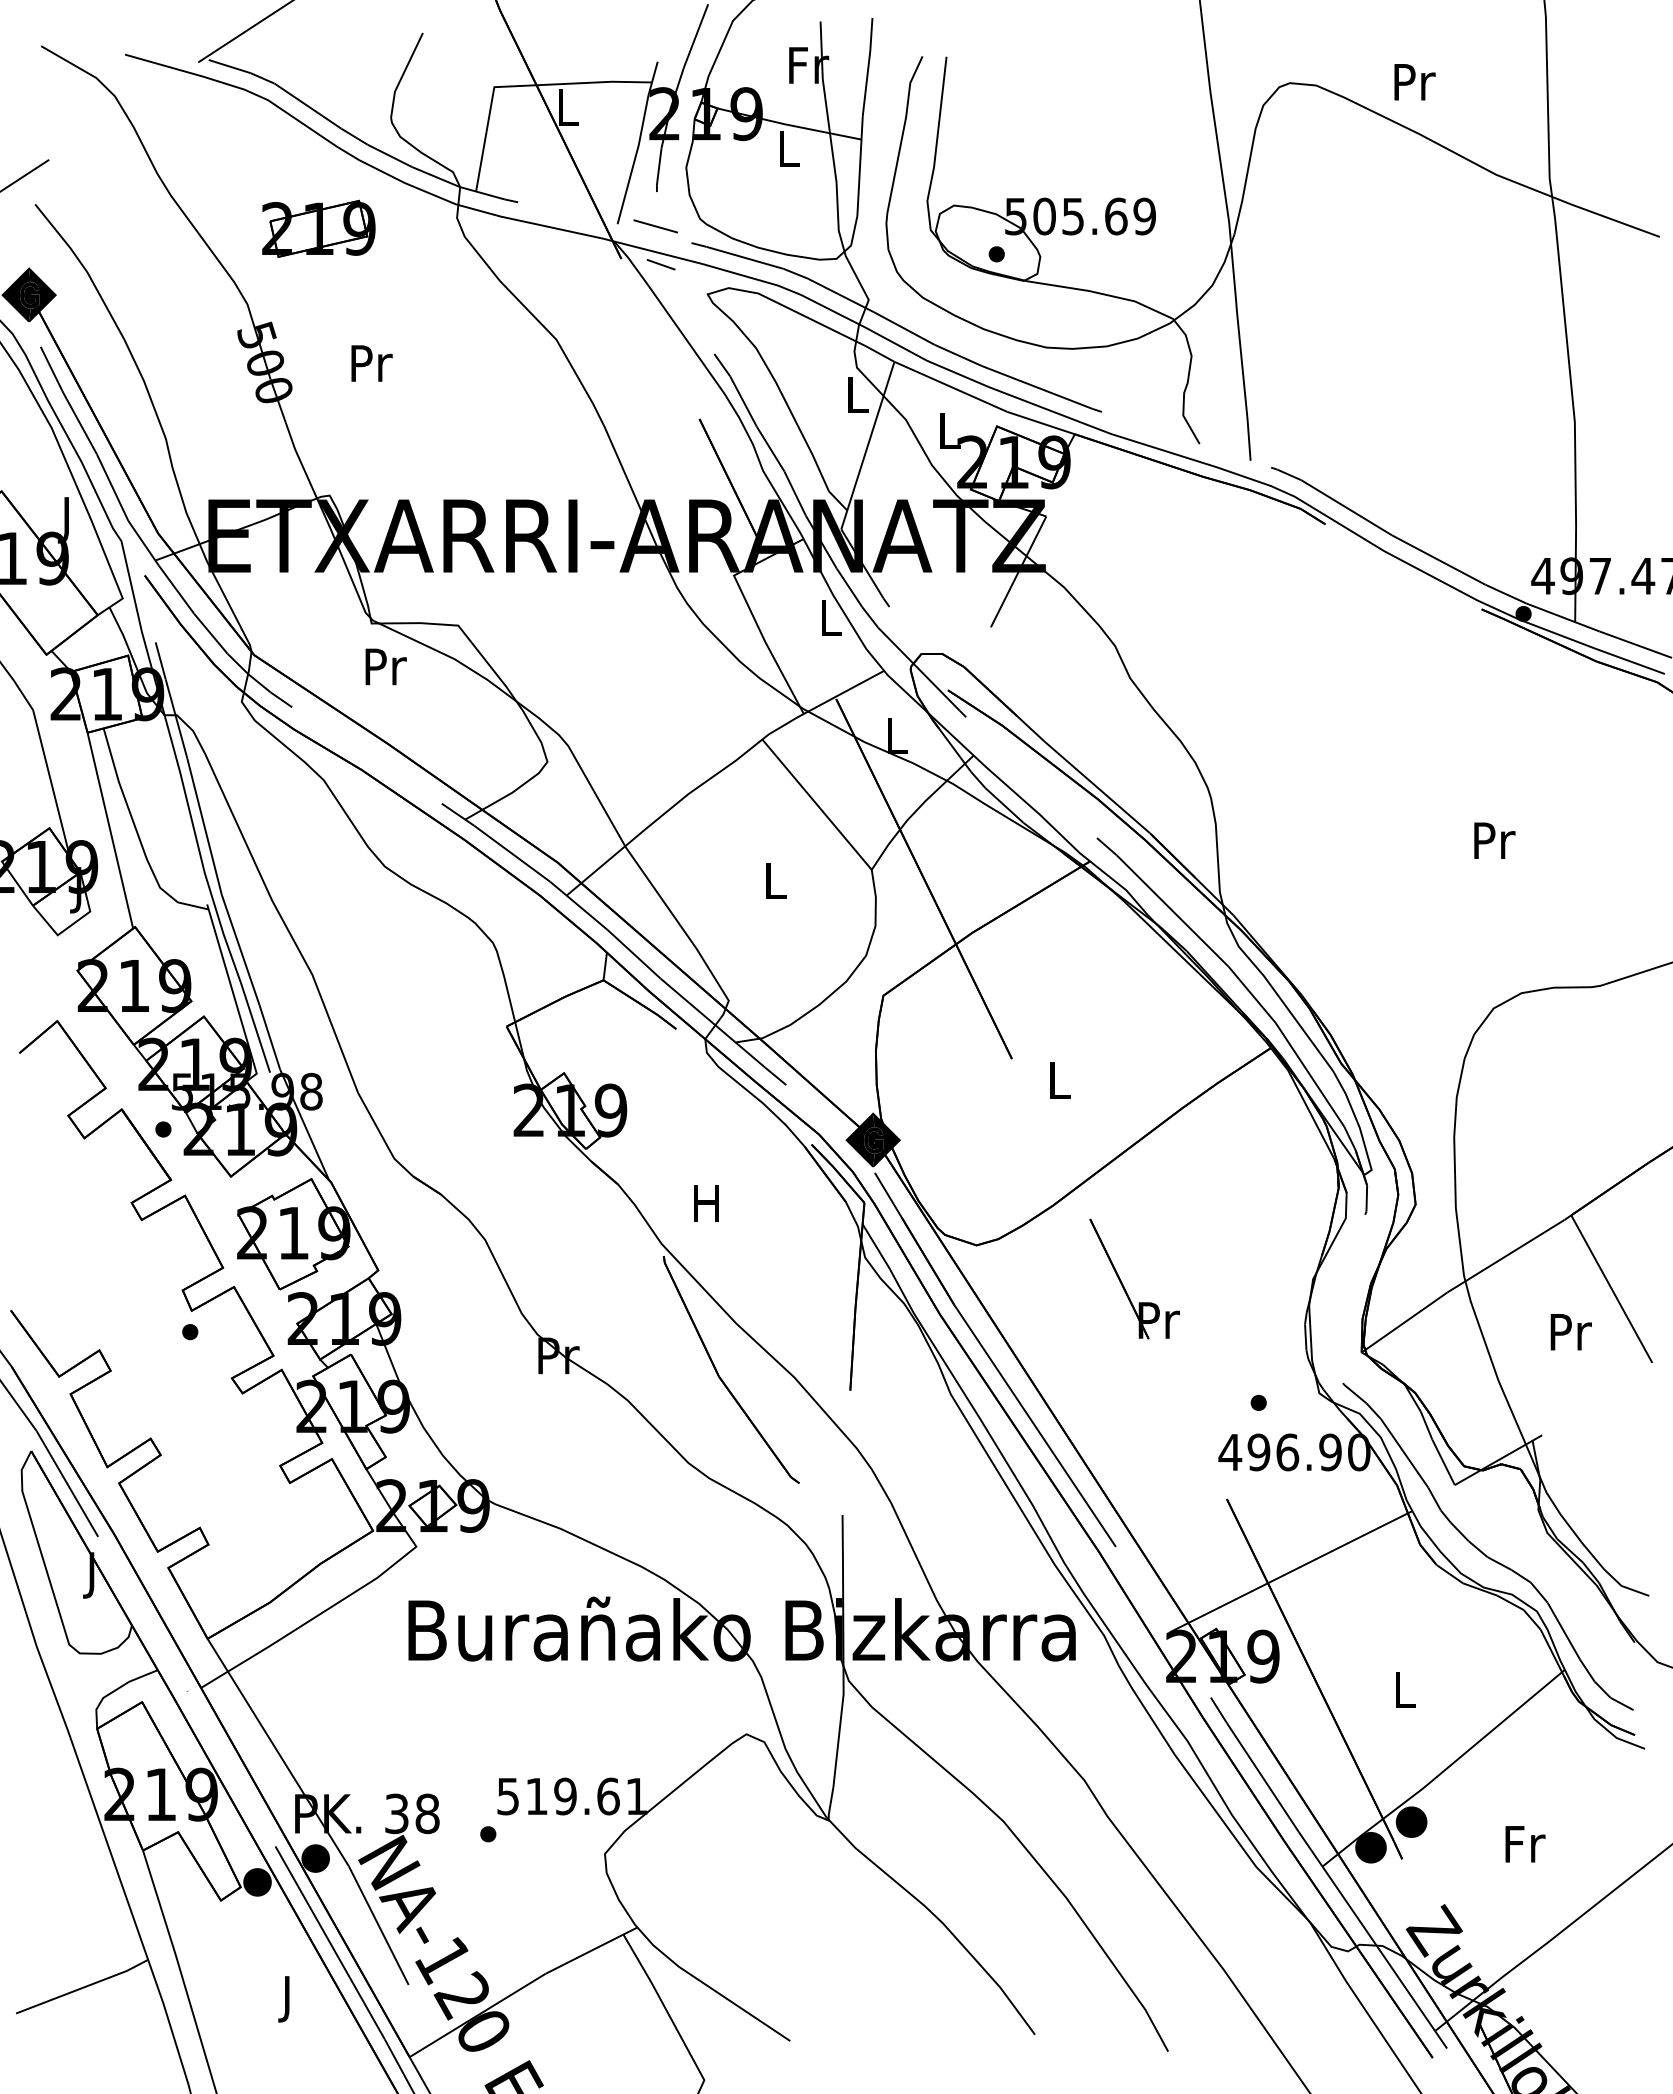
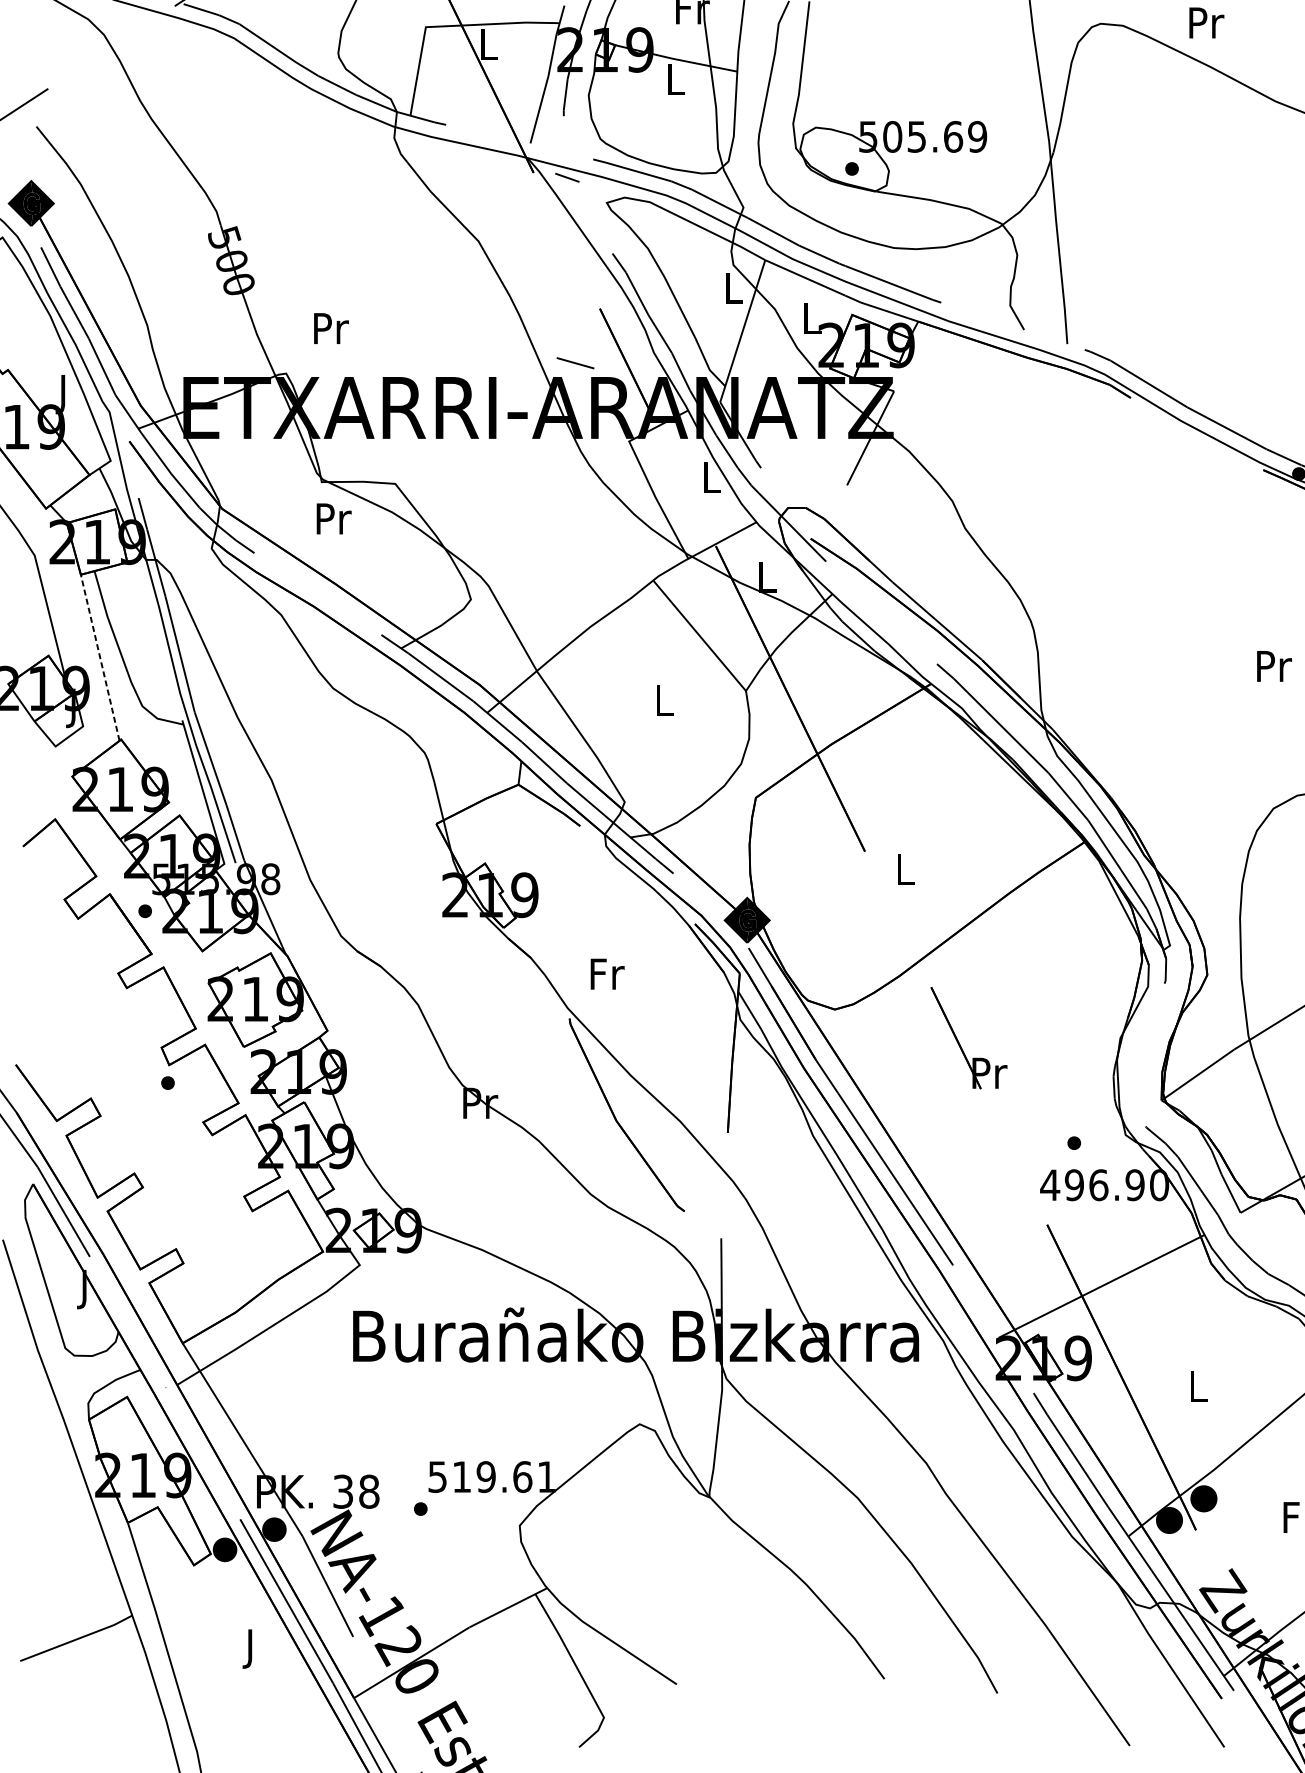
line: (655, 226) -> (575, 363), moved
part: (318, 228) -> (276, 147), removed
text: (371, 363) -> (331, 328), moved
line: (110, 830) -> (100, 657), solid -> dashed
text: (708, 1203) -> (607, 974), H -> Fr

